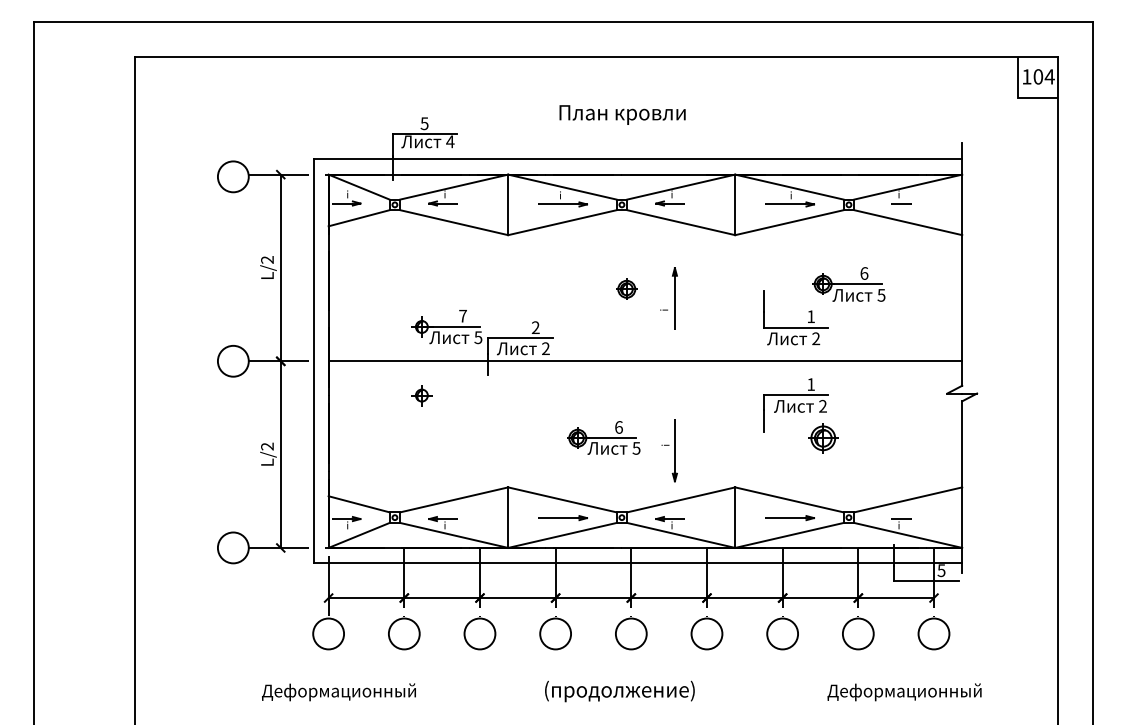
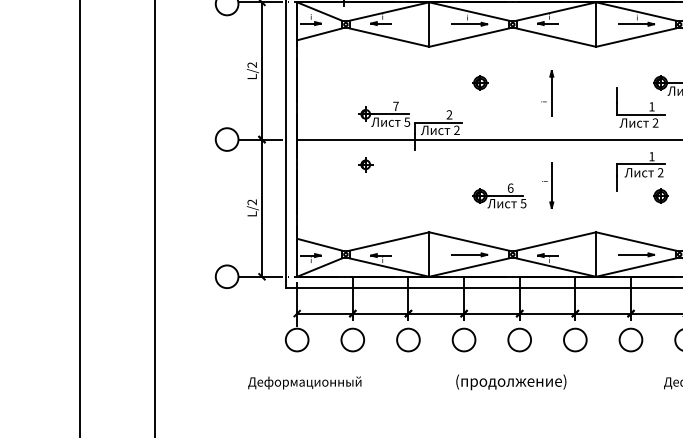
part: (626, 288) -> (480, 82), moved
part: (822, 437) -> (660, 195), size x0.71
part: (669, 450) -> (547, 185), moved

